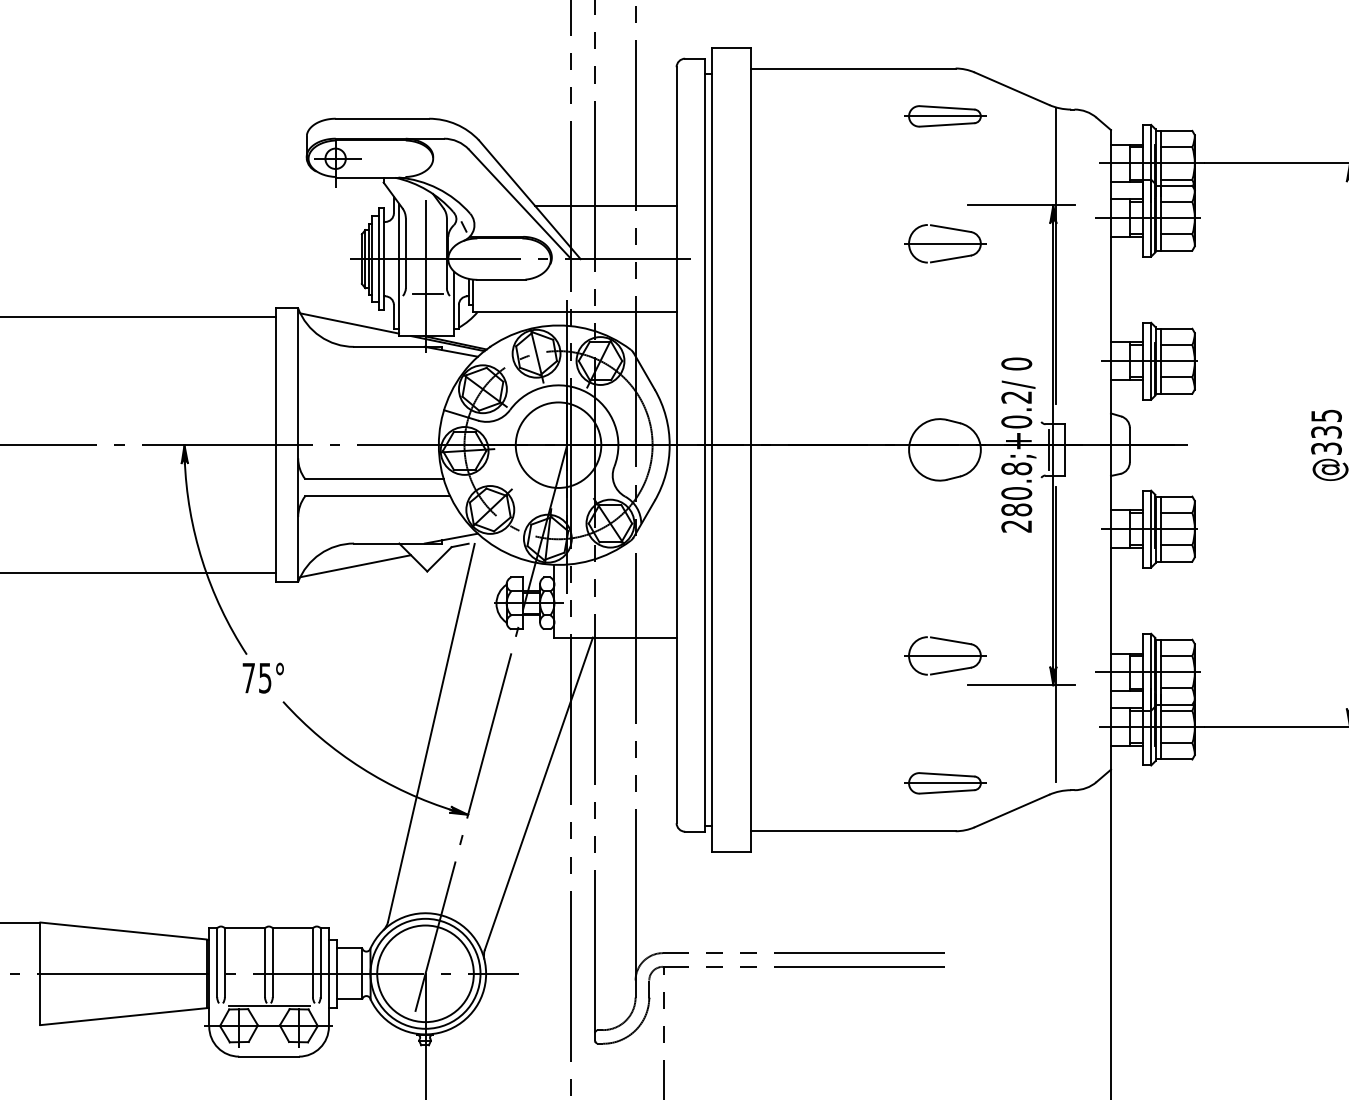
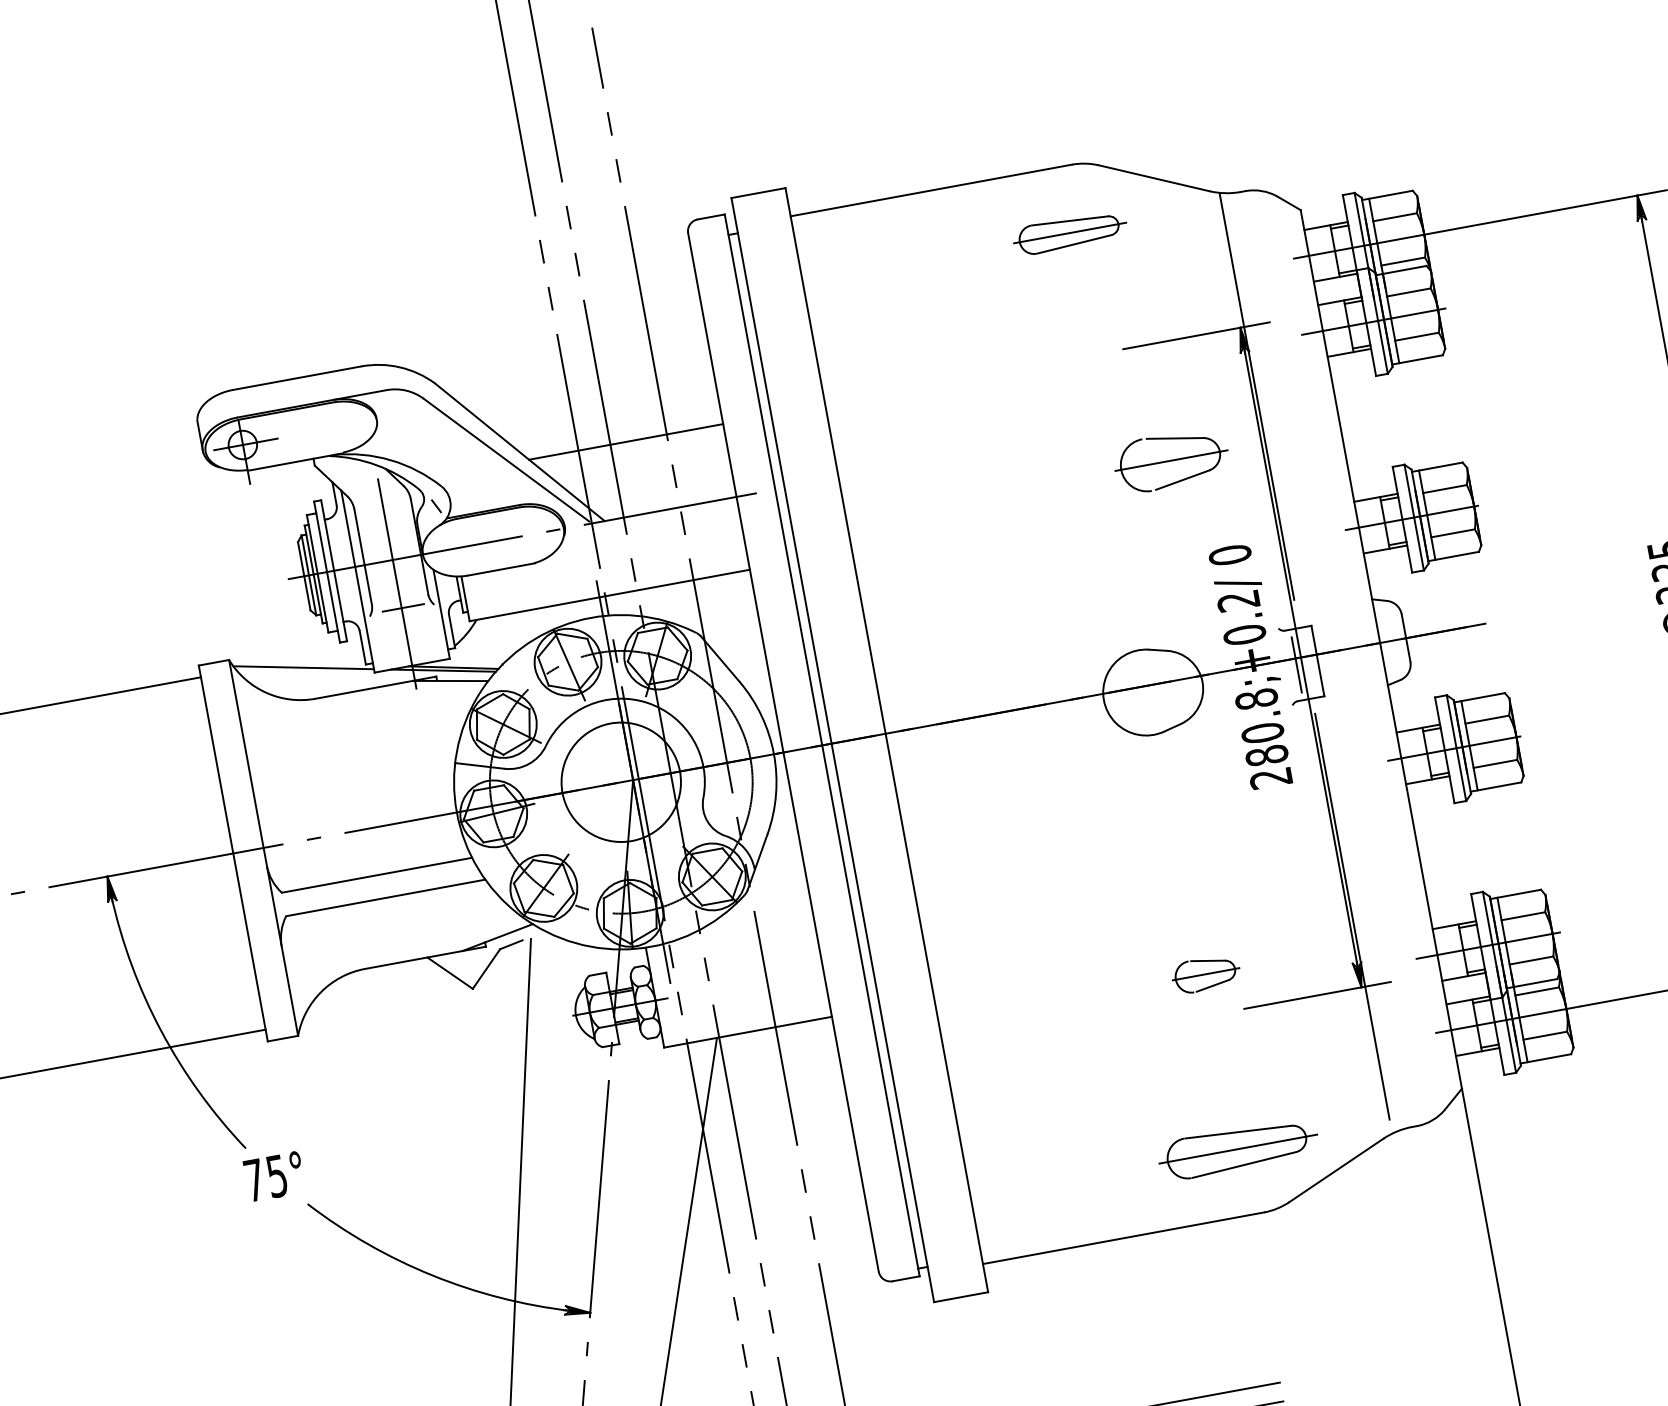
part: (945, 243) -> (1171, 460), moved
line: (355, 566) -> (372, 1000), removed
part: (945, 655) -> (1205, 973), size x0.6
part: (945, 783) -> (1238, 1149), size x1.4

